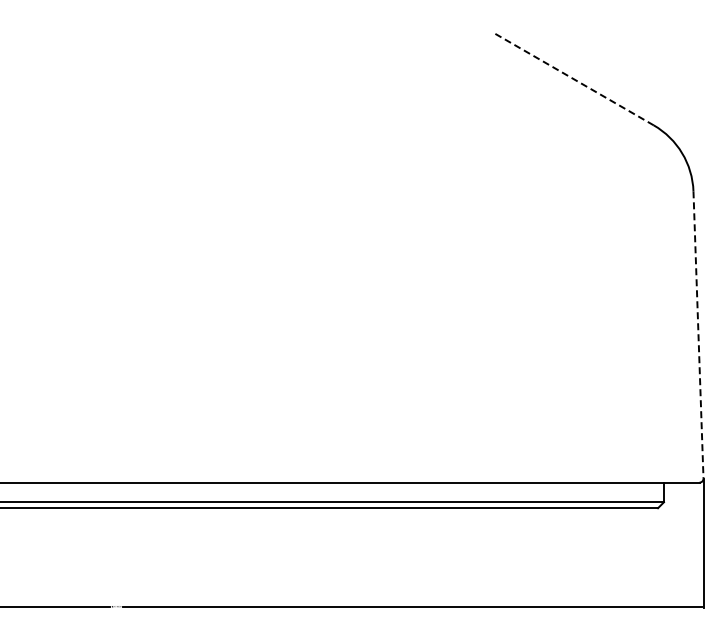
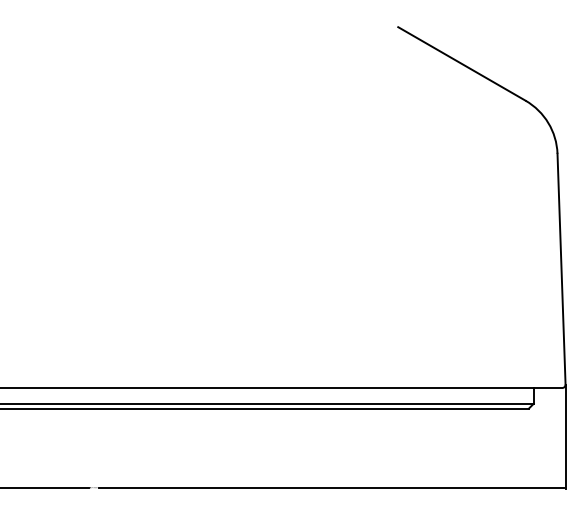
line: (574, 79) -> (461, 63), dashed -> solid
line: (698, 334) -> (561, 268), dashed -> solid

